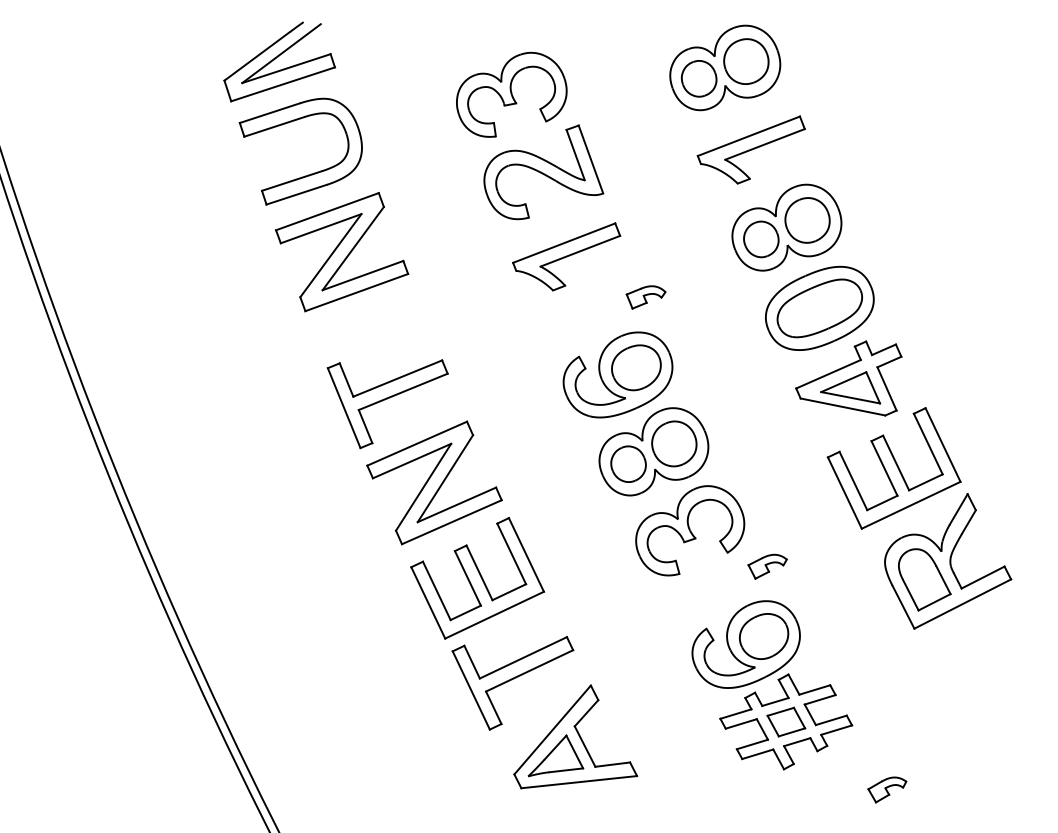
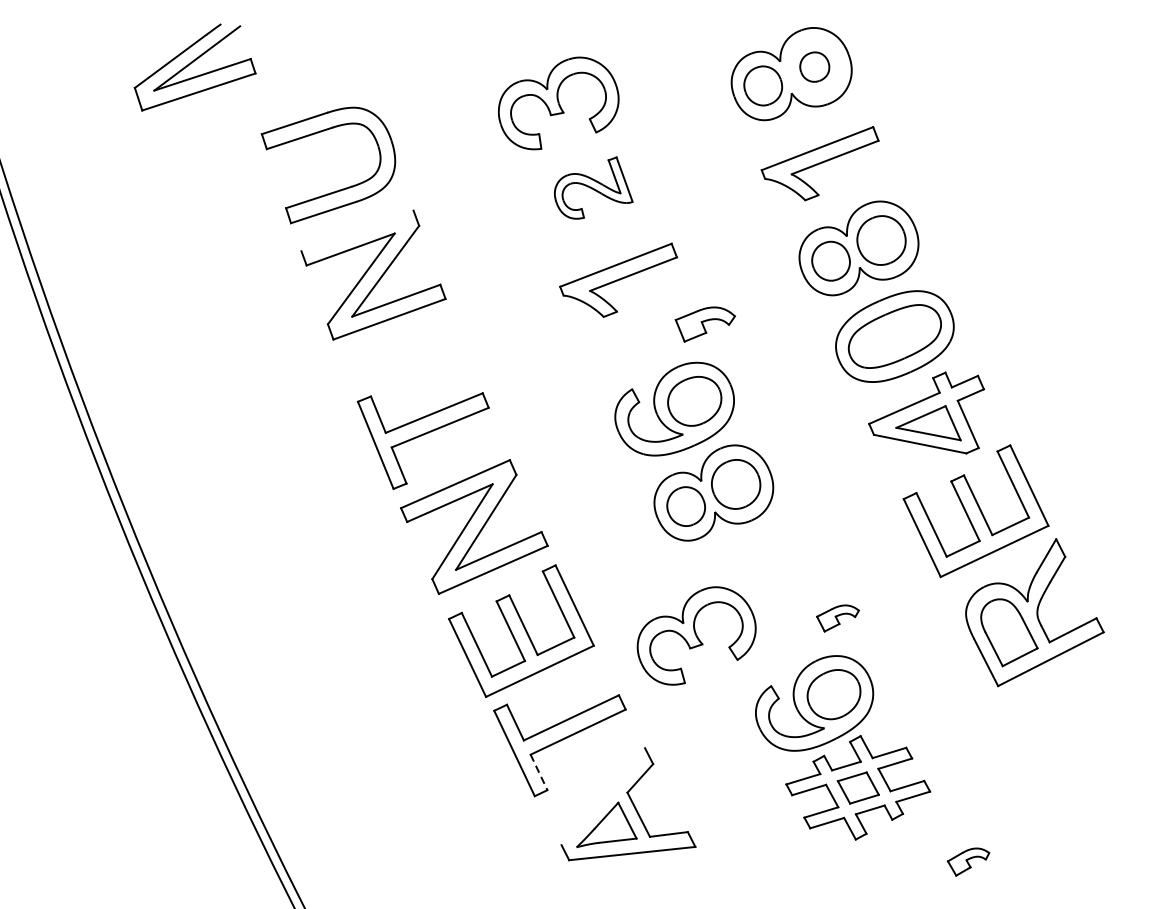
part: (279, 61) -> (194, 67), moved
part: (746, 61) -> (814, 67), size x0.6
part: (543, 172) -> (593, 188), size x0.6
line: (327, 211) -> (357, 230), removed
part: (645, 297) -> (704, 324), size x1.4
part: (690, 530) -> (697, 635), moved
line: (493, 707) -> (538, 772), solid -> dashed
line: (552, 729) -> (603, 796), removed

